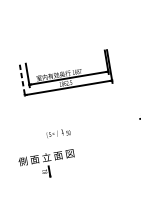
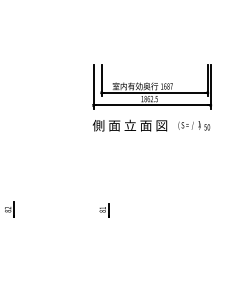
line: (22, 81) -> (93, 87), dashed -> solid
text: (58, 133) -> (194, 125), moved
text: (46, 157) -> (129, 125), moved

